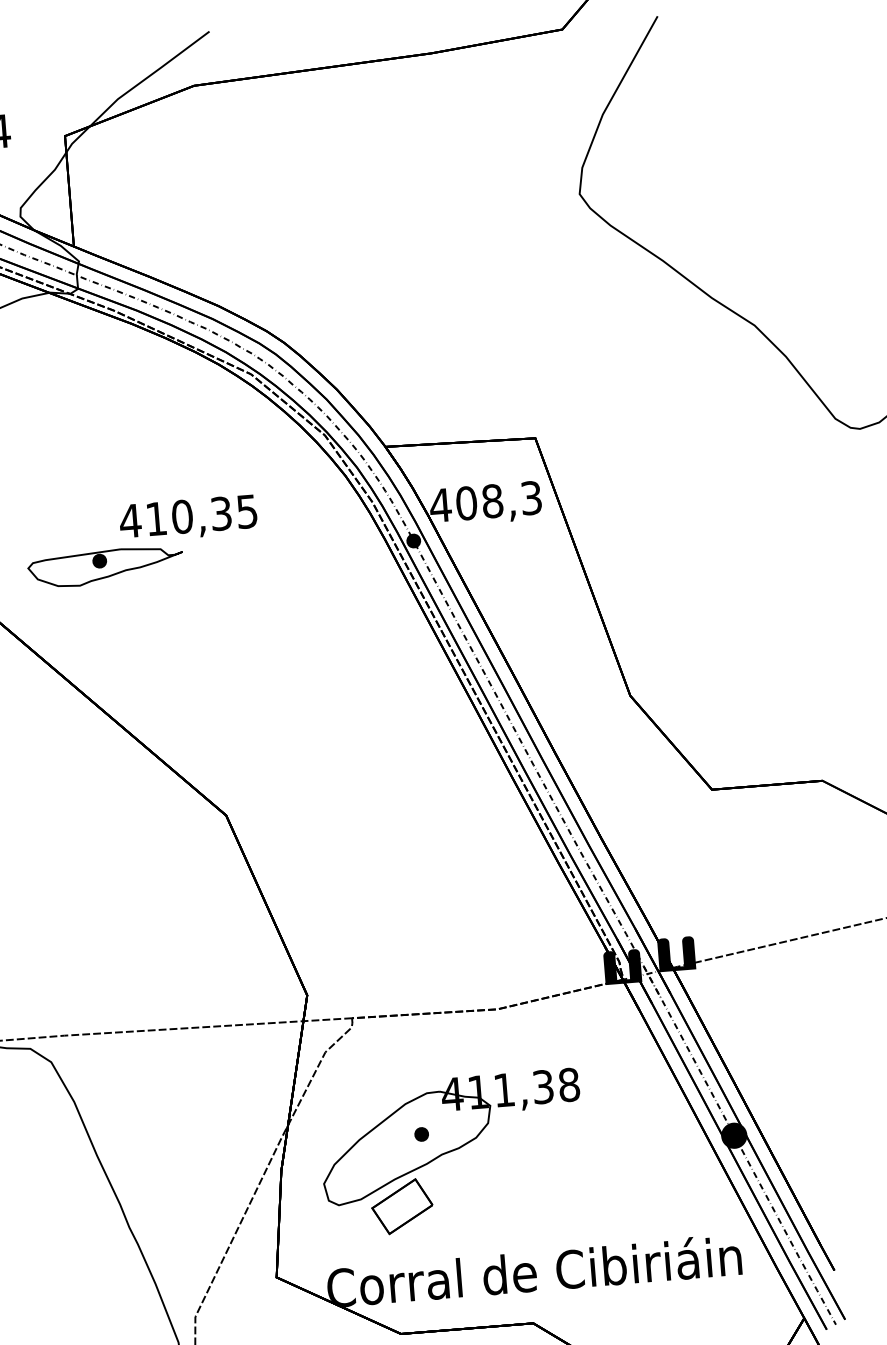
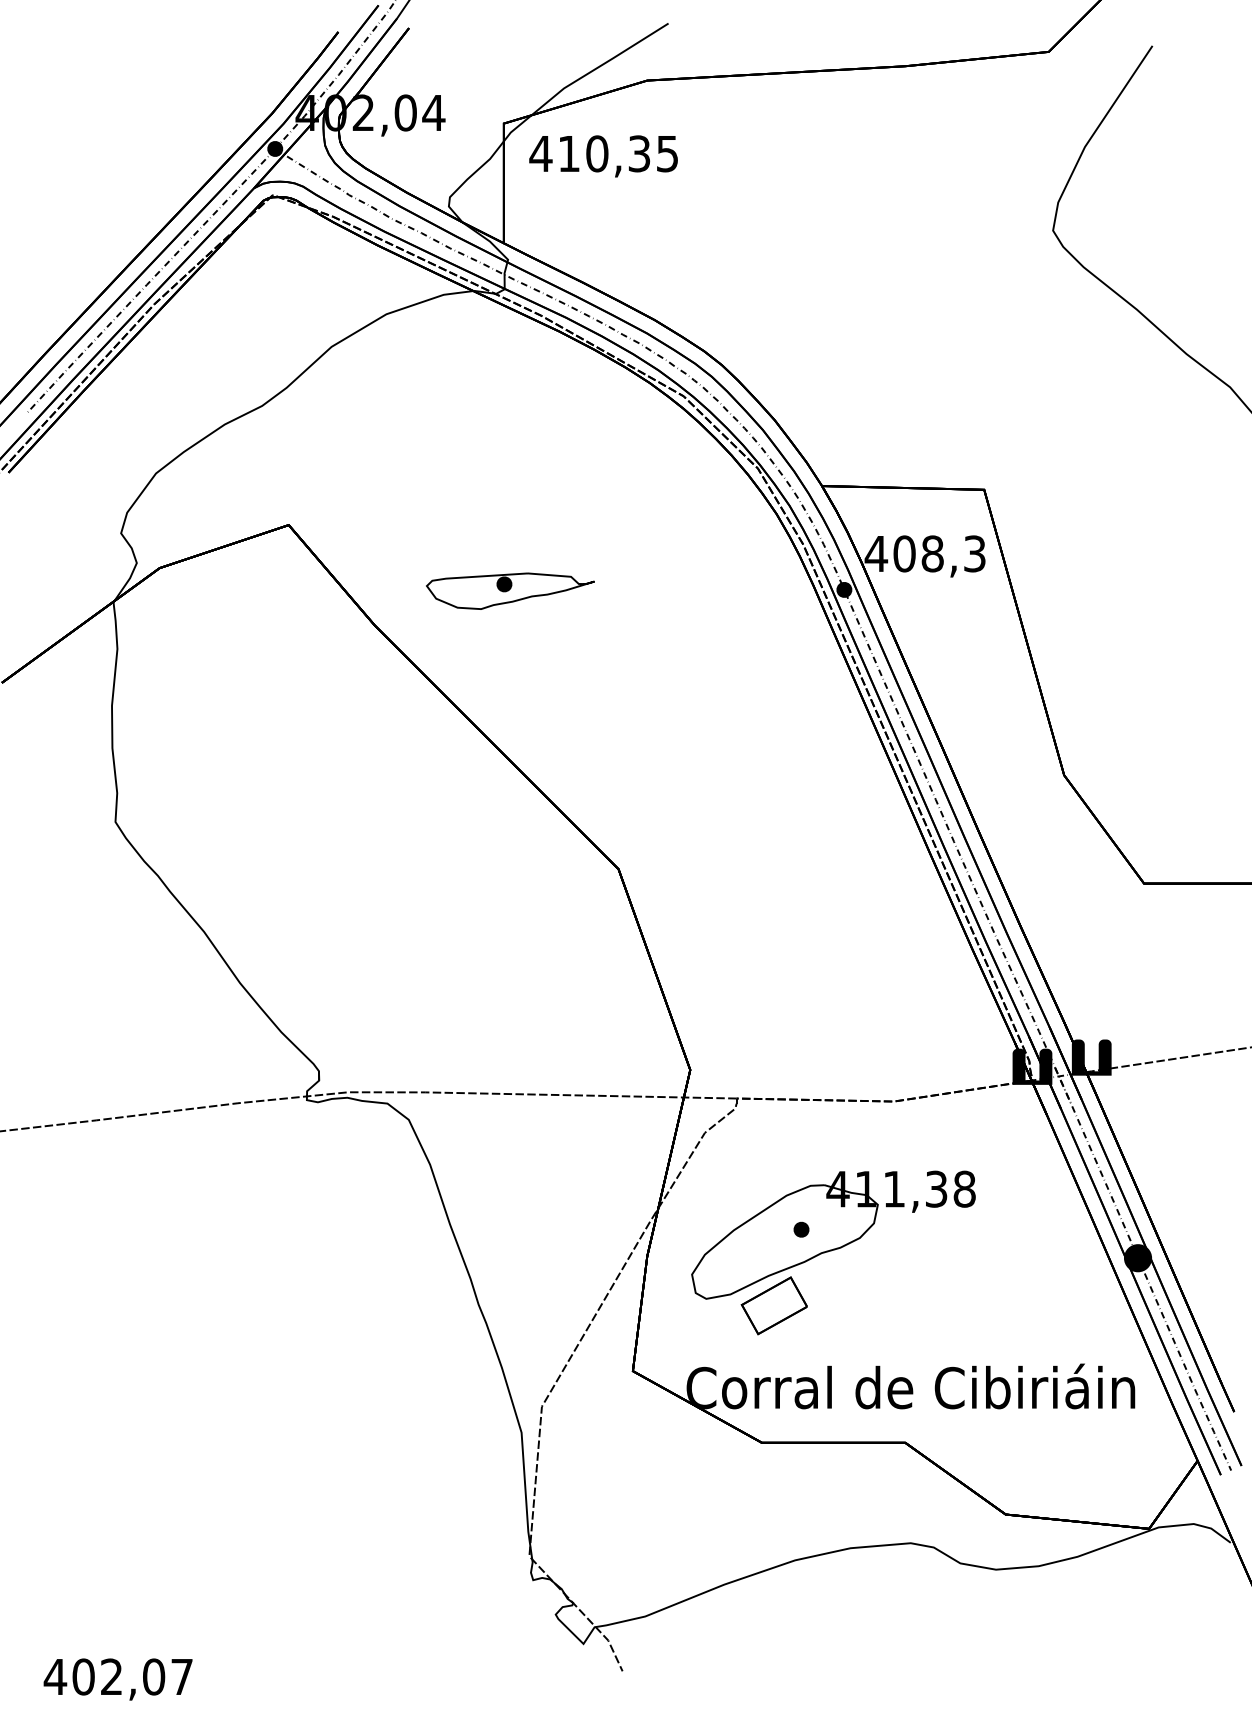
text: (188, 518) -> (603, 156), moved

